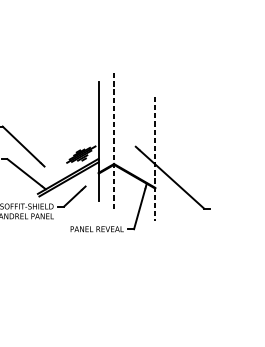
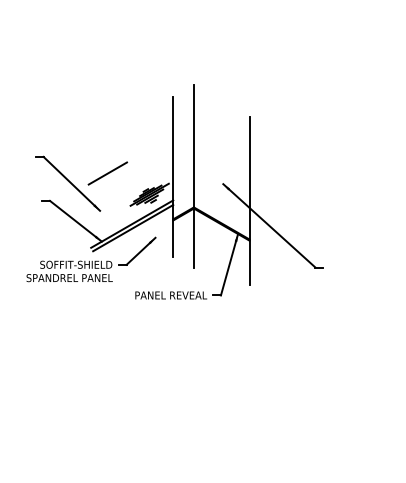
line: (50, 138) -> (107, 173), added
line: (113, 141) -> (193, 176), dashed -> solid
line: (155, 158) -> (249, 200), dashed -> solid

